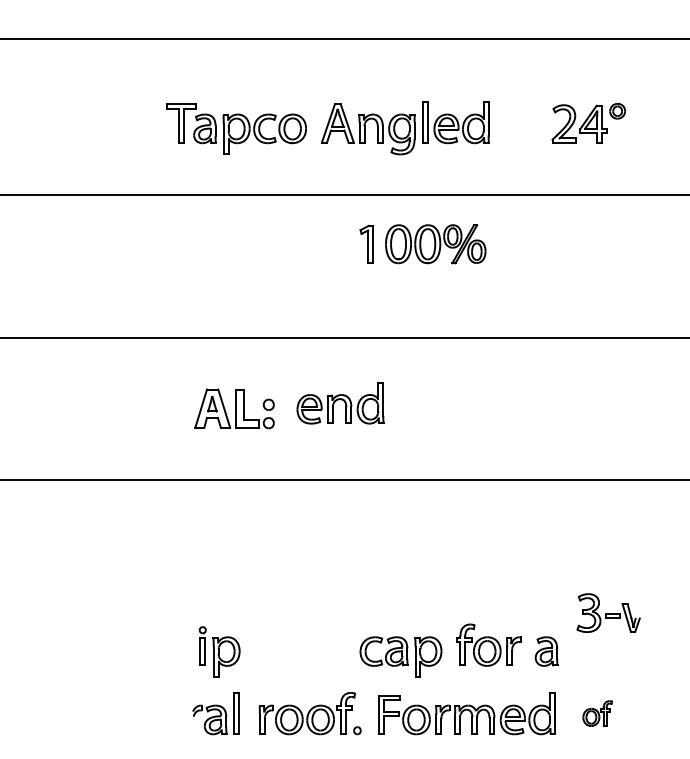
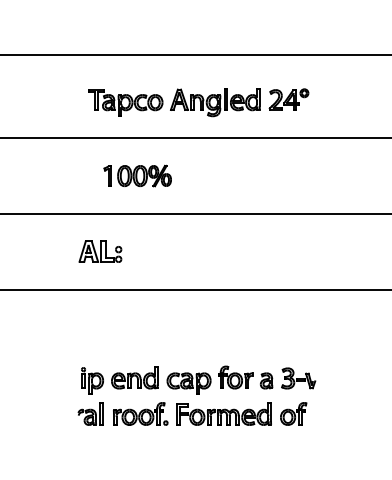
part: (328, 128) -> (174, 102), moved
part: (422, 243) -> (137, 175), moved
part: (339, 402) -> (134, 377), moved
part: (608, 613) -> (298, 378), moved
part: (597, 712) -> (293, 413), size x1.67

